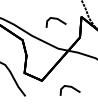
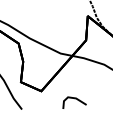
line: (55, 19) -> (57, 19), removed

